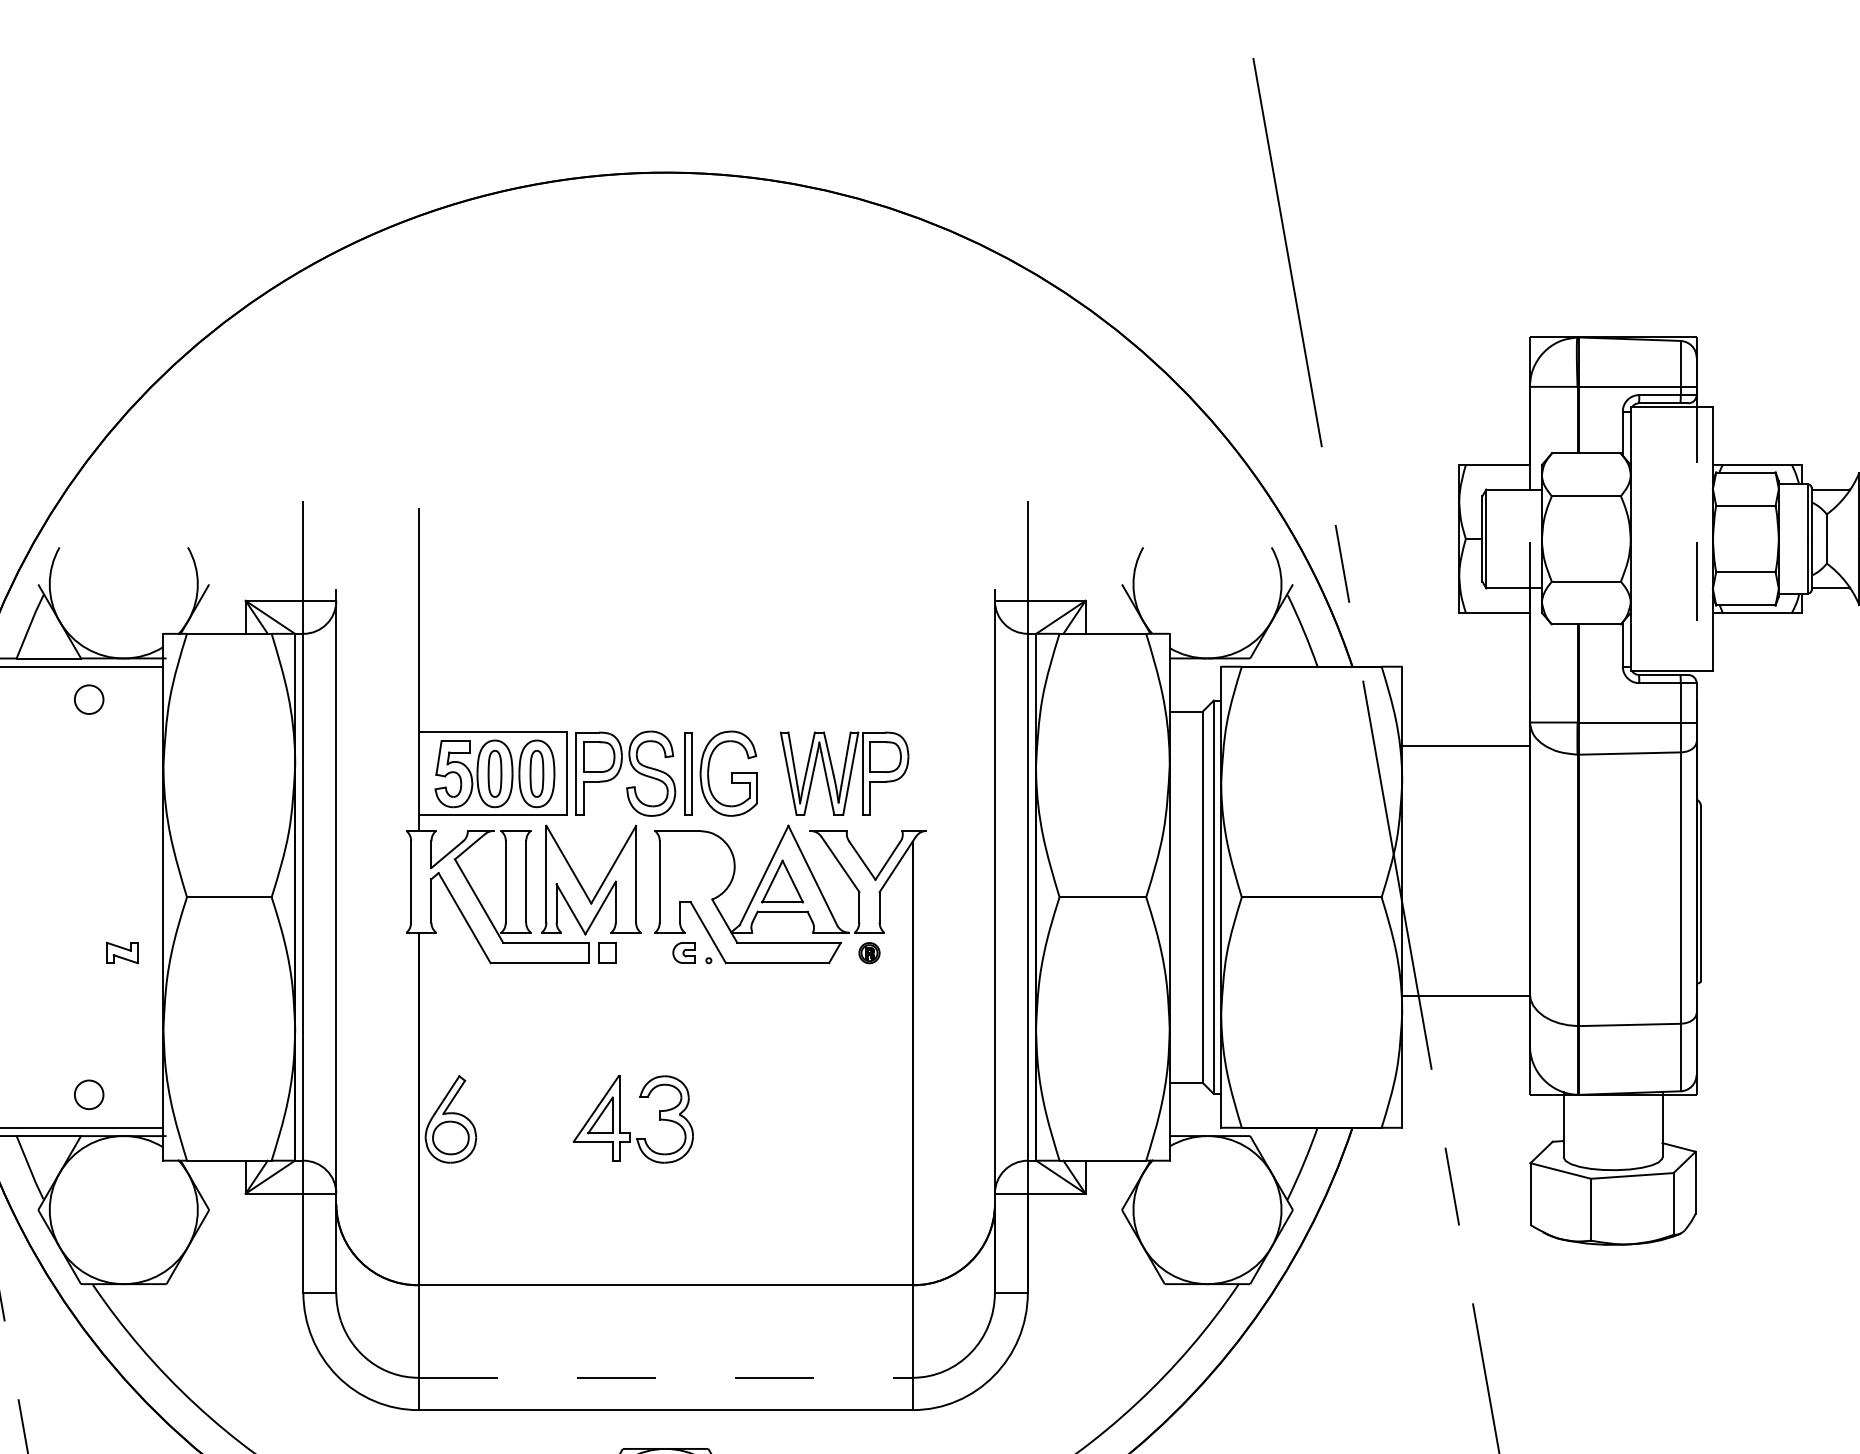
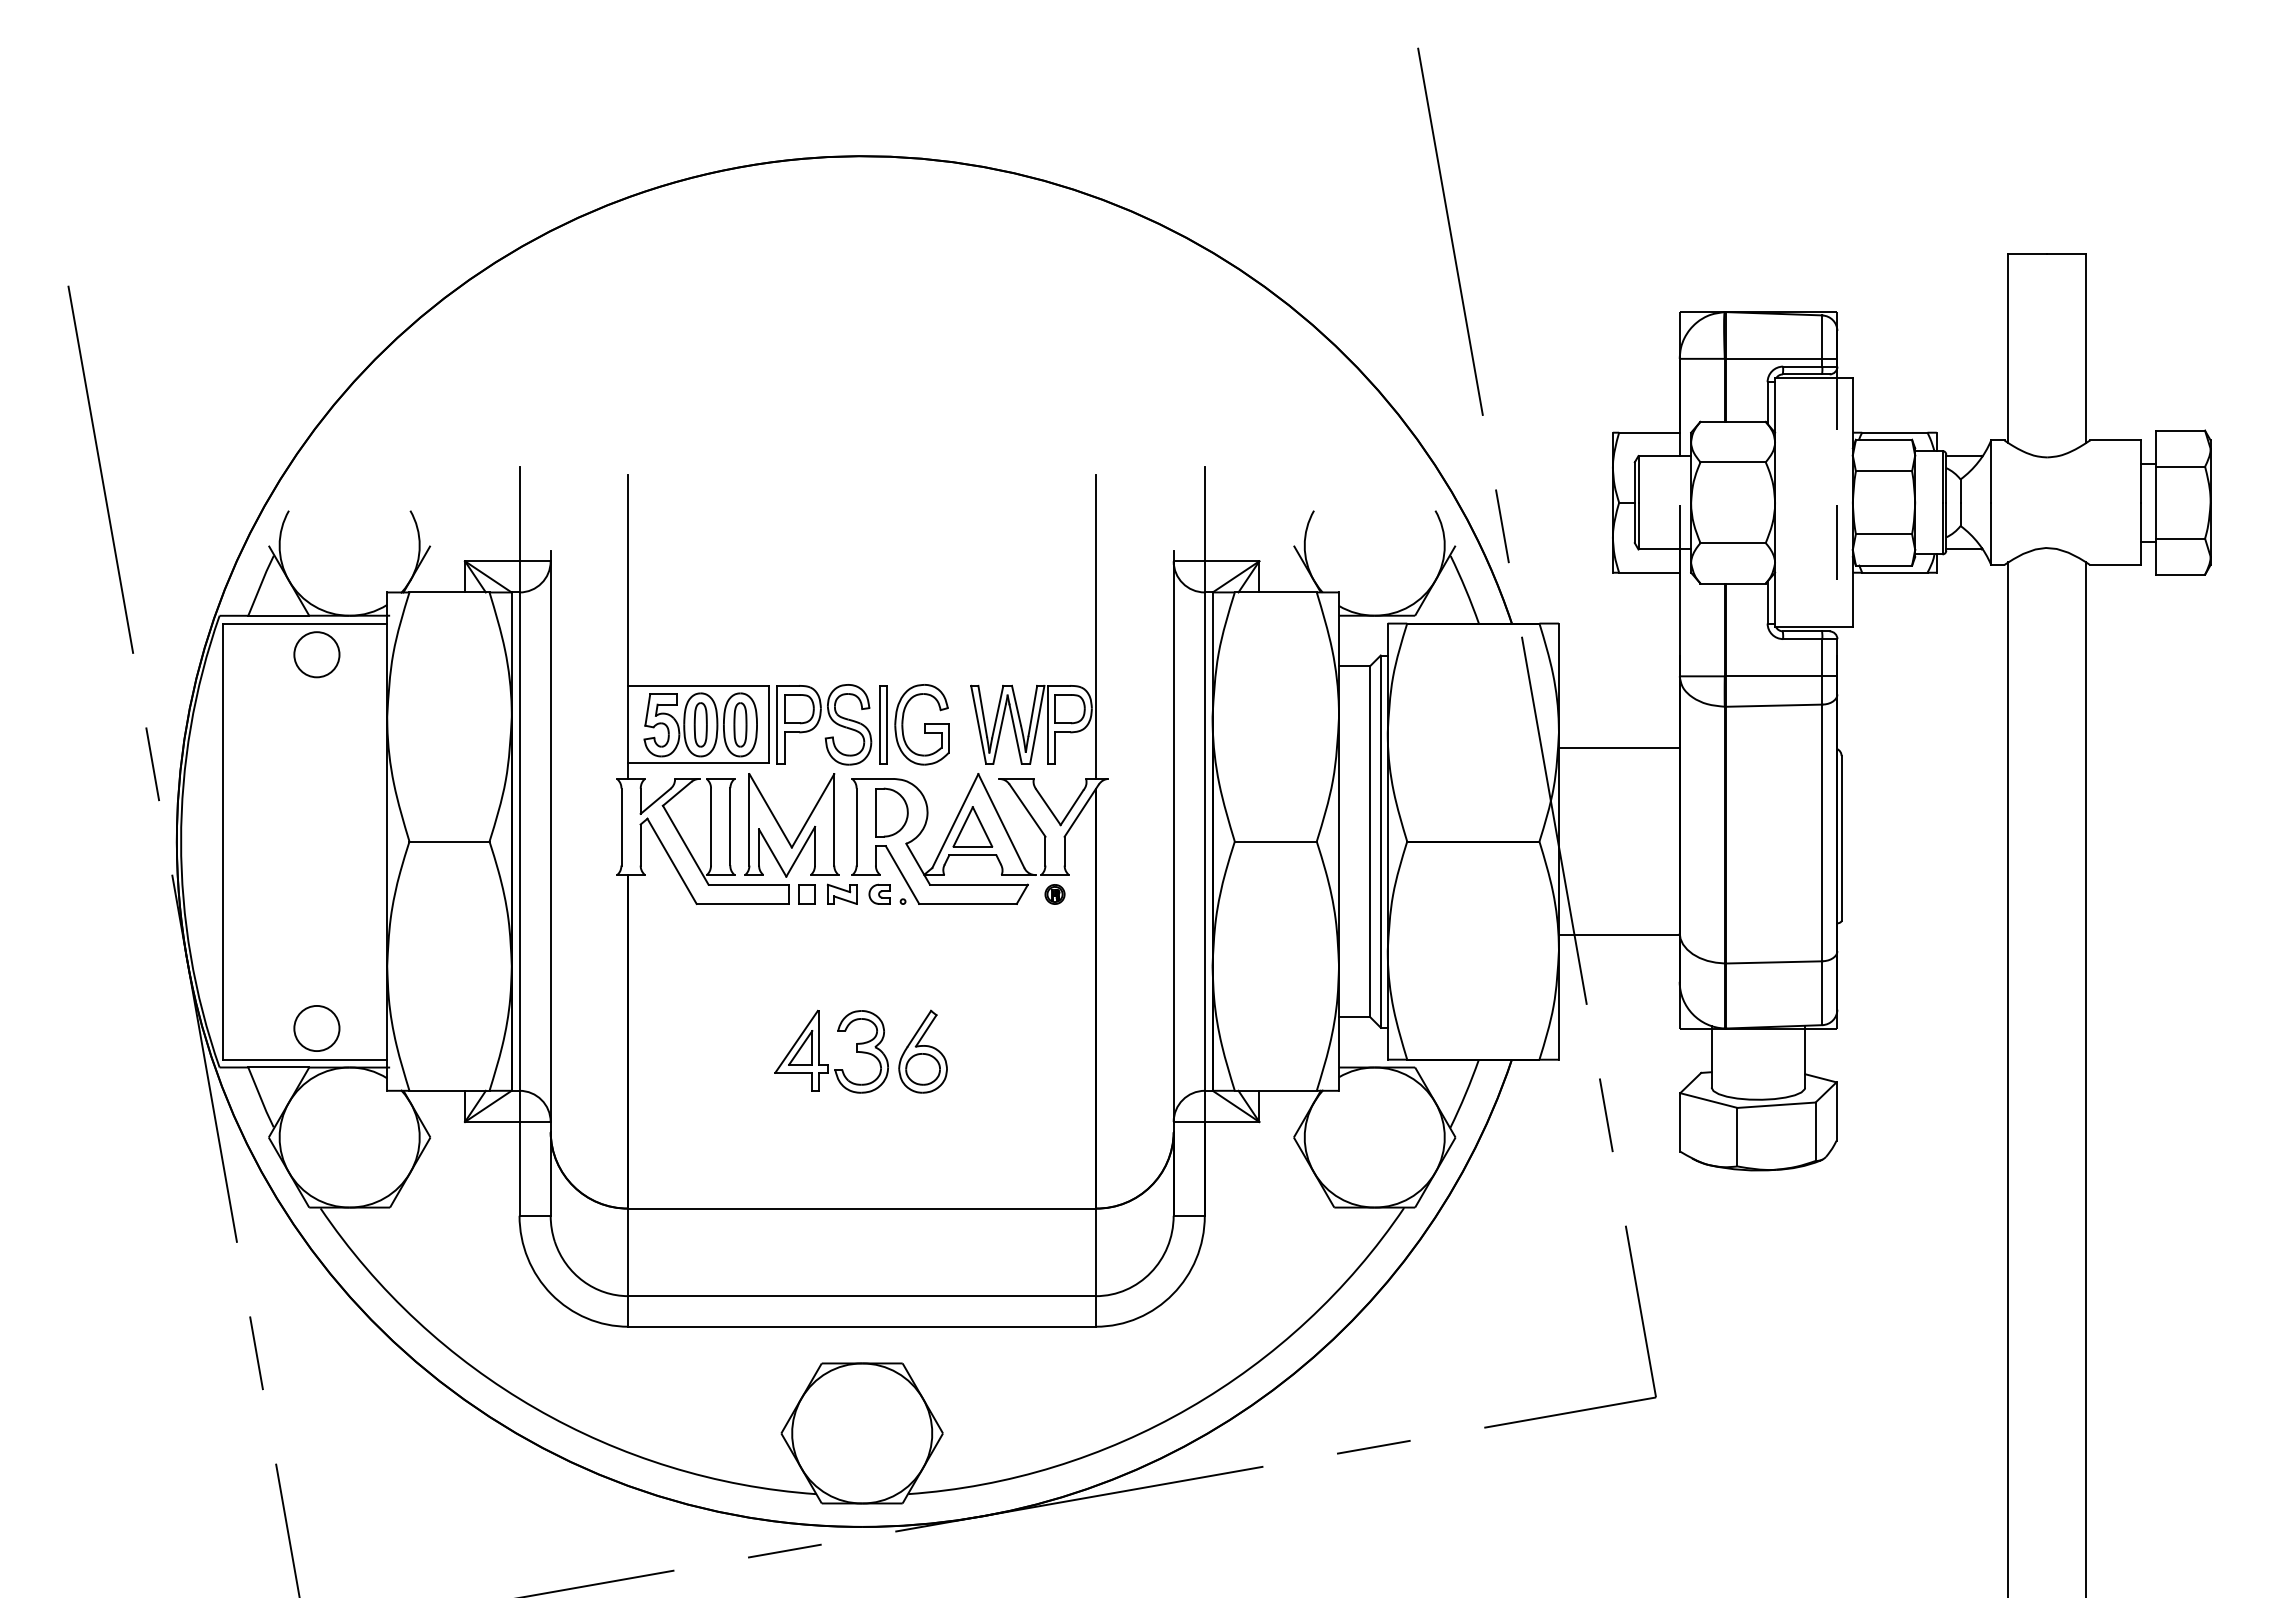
line: (912, 669) -> (1095, 626), added
circle: (88, 699) -> (316, 654), size x1.67
line: (1465, 745) -> (1618, 748), moved
part: (696, 866) -> (891, 812), added
part: (122, 952) -> (842, 893), moved
circle: (88, 1094) -> (316, 1028), size x1.67
part: (450, 1119) -> (922, 1051), moved
line: (665, 1378) -> (862, 1296), dashed -> solid

